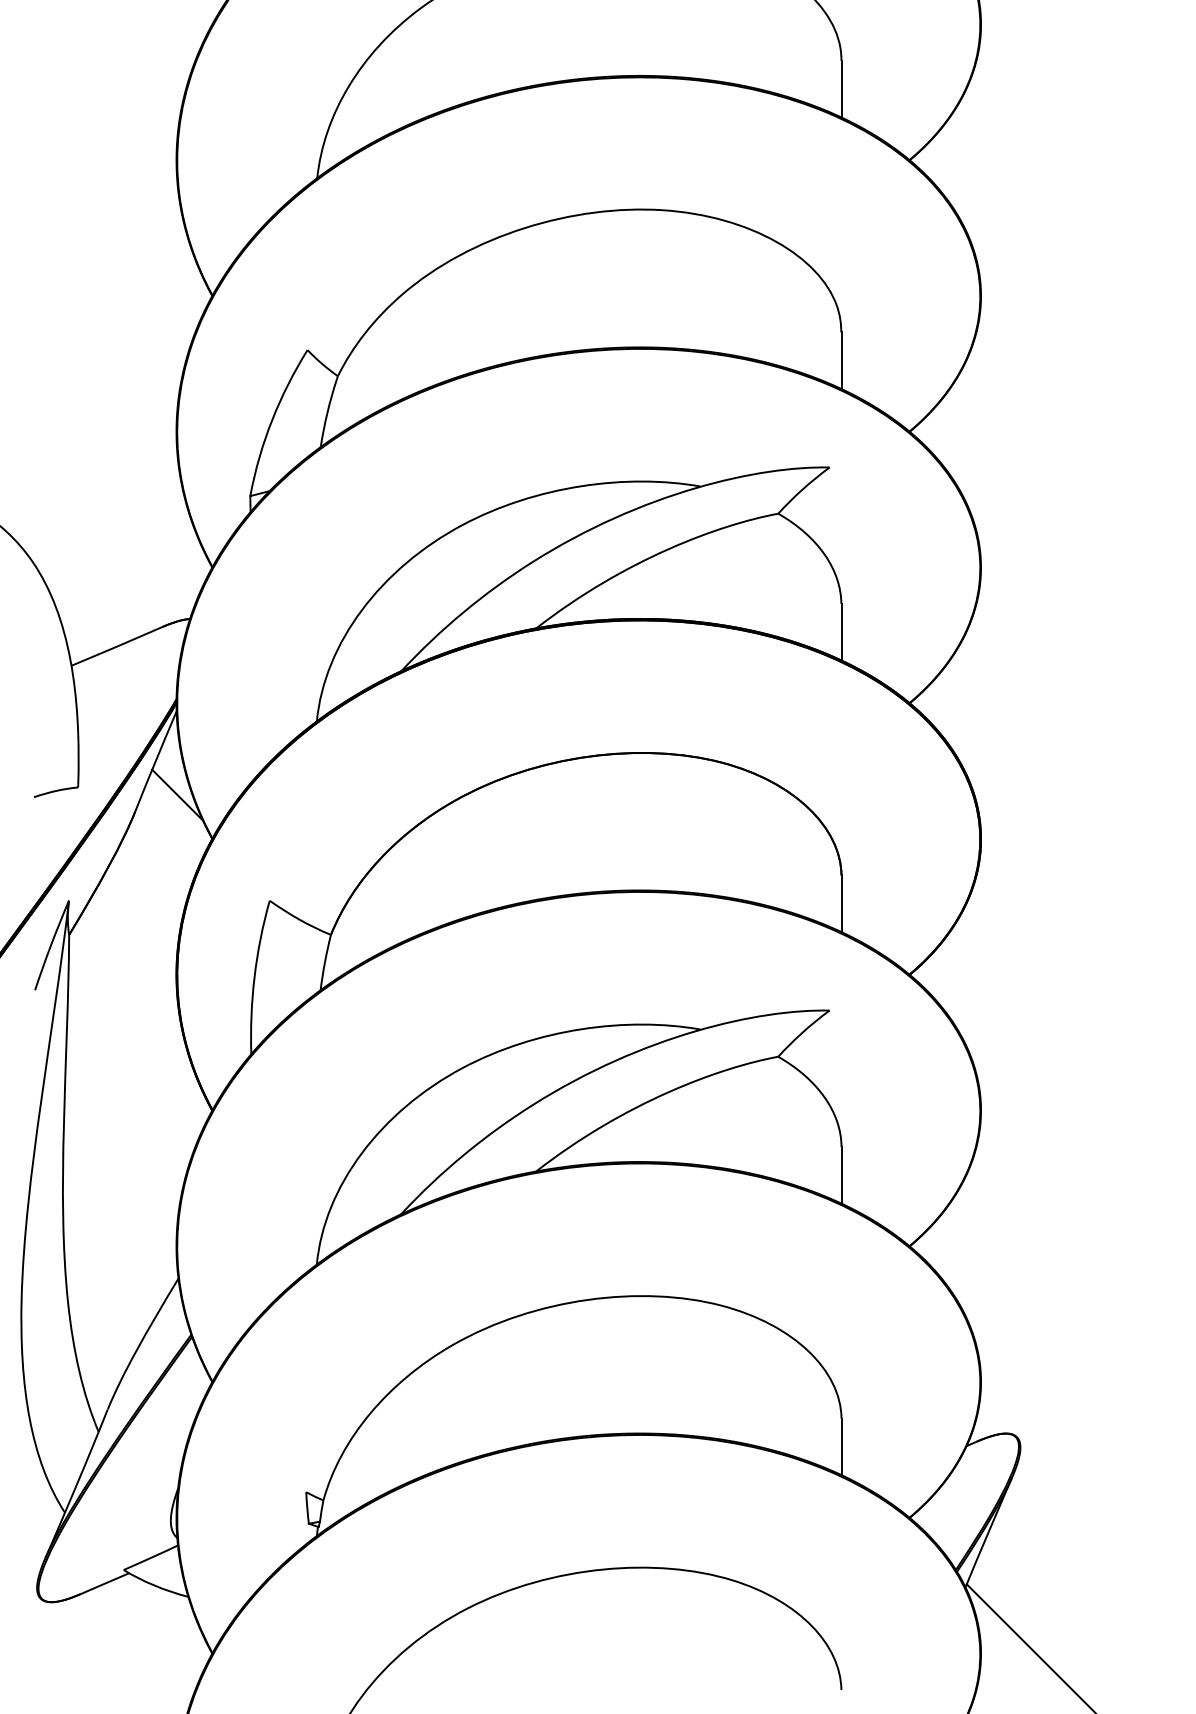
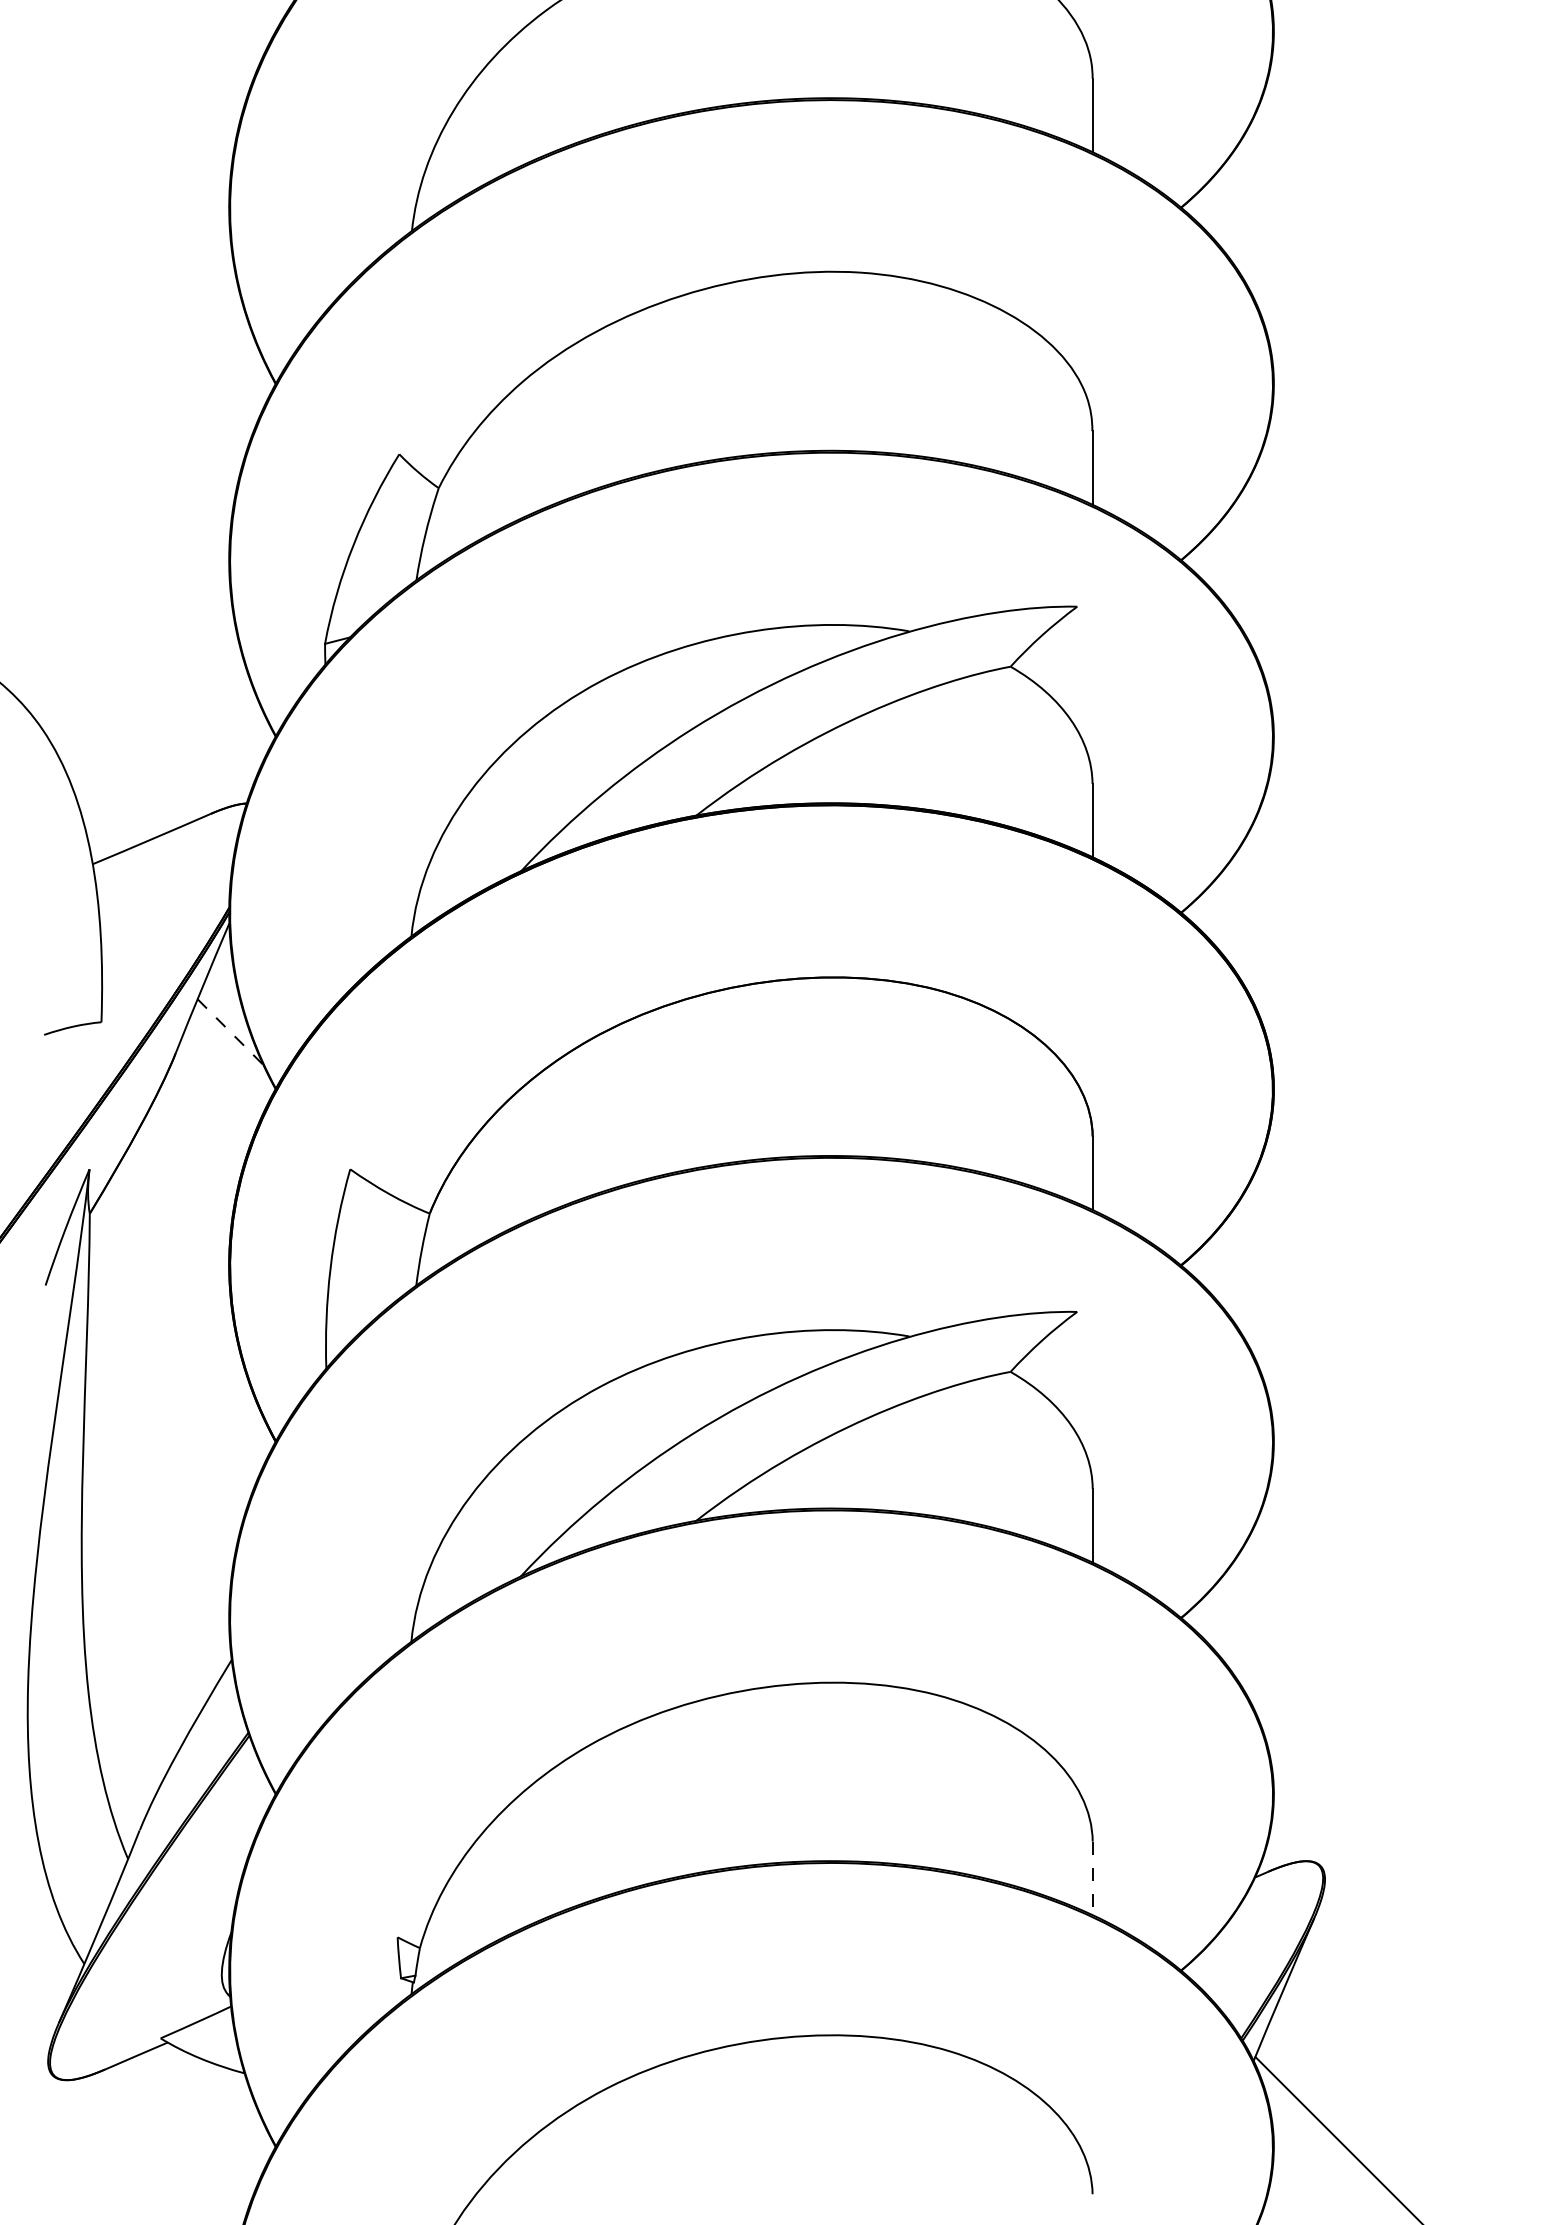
line: (177, 795) -> (230, 1032), solid -> dashed
line: (841, 1446) -> (1092, 1878), solid -> dashed

